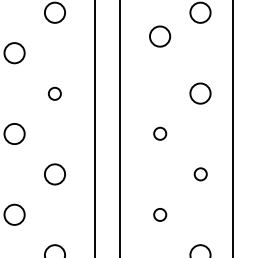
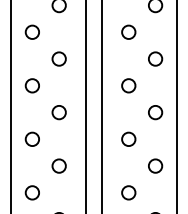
circle: (159, 36) -> (128, 85), moved
circle: (53, 93) -> (58, 112), size x1.67
circle: (159, 132) -> (128, 138), size x1.67
circle: (200, 173) -> (155, 165), size x1.67
circle: (159, 214) -> (128, 192), size x1.67

